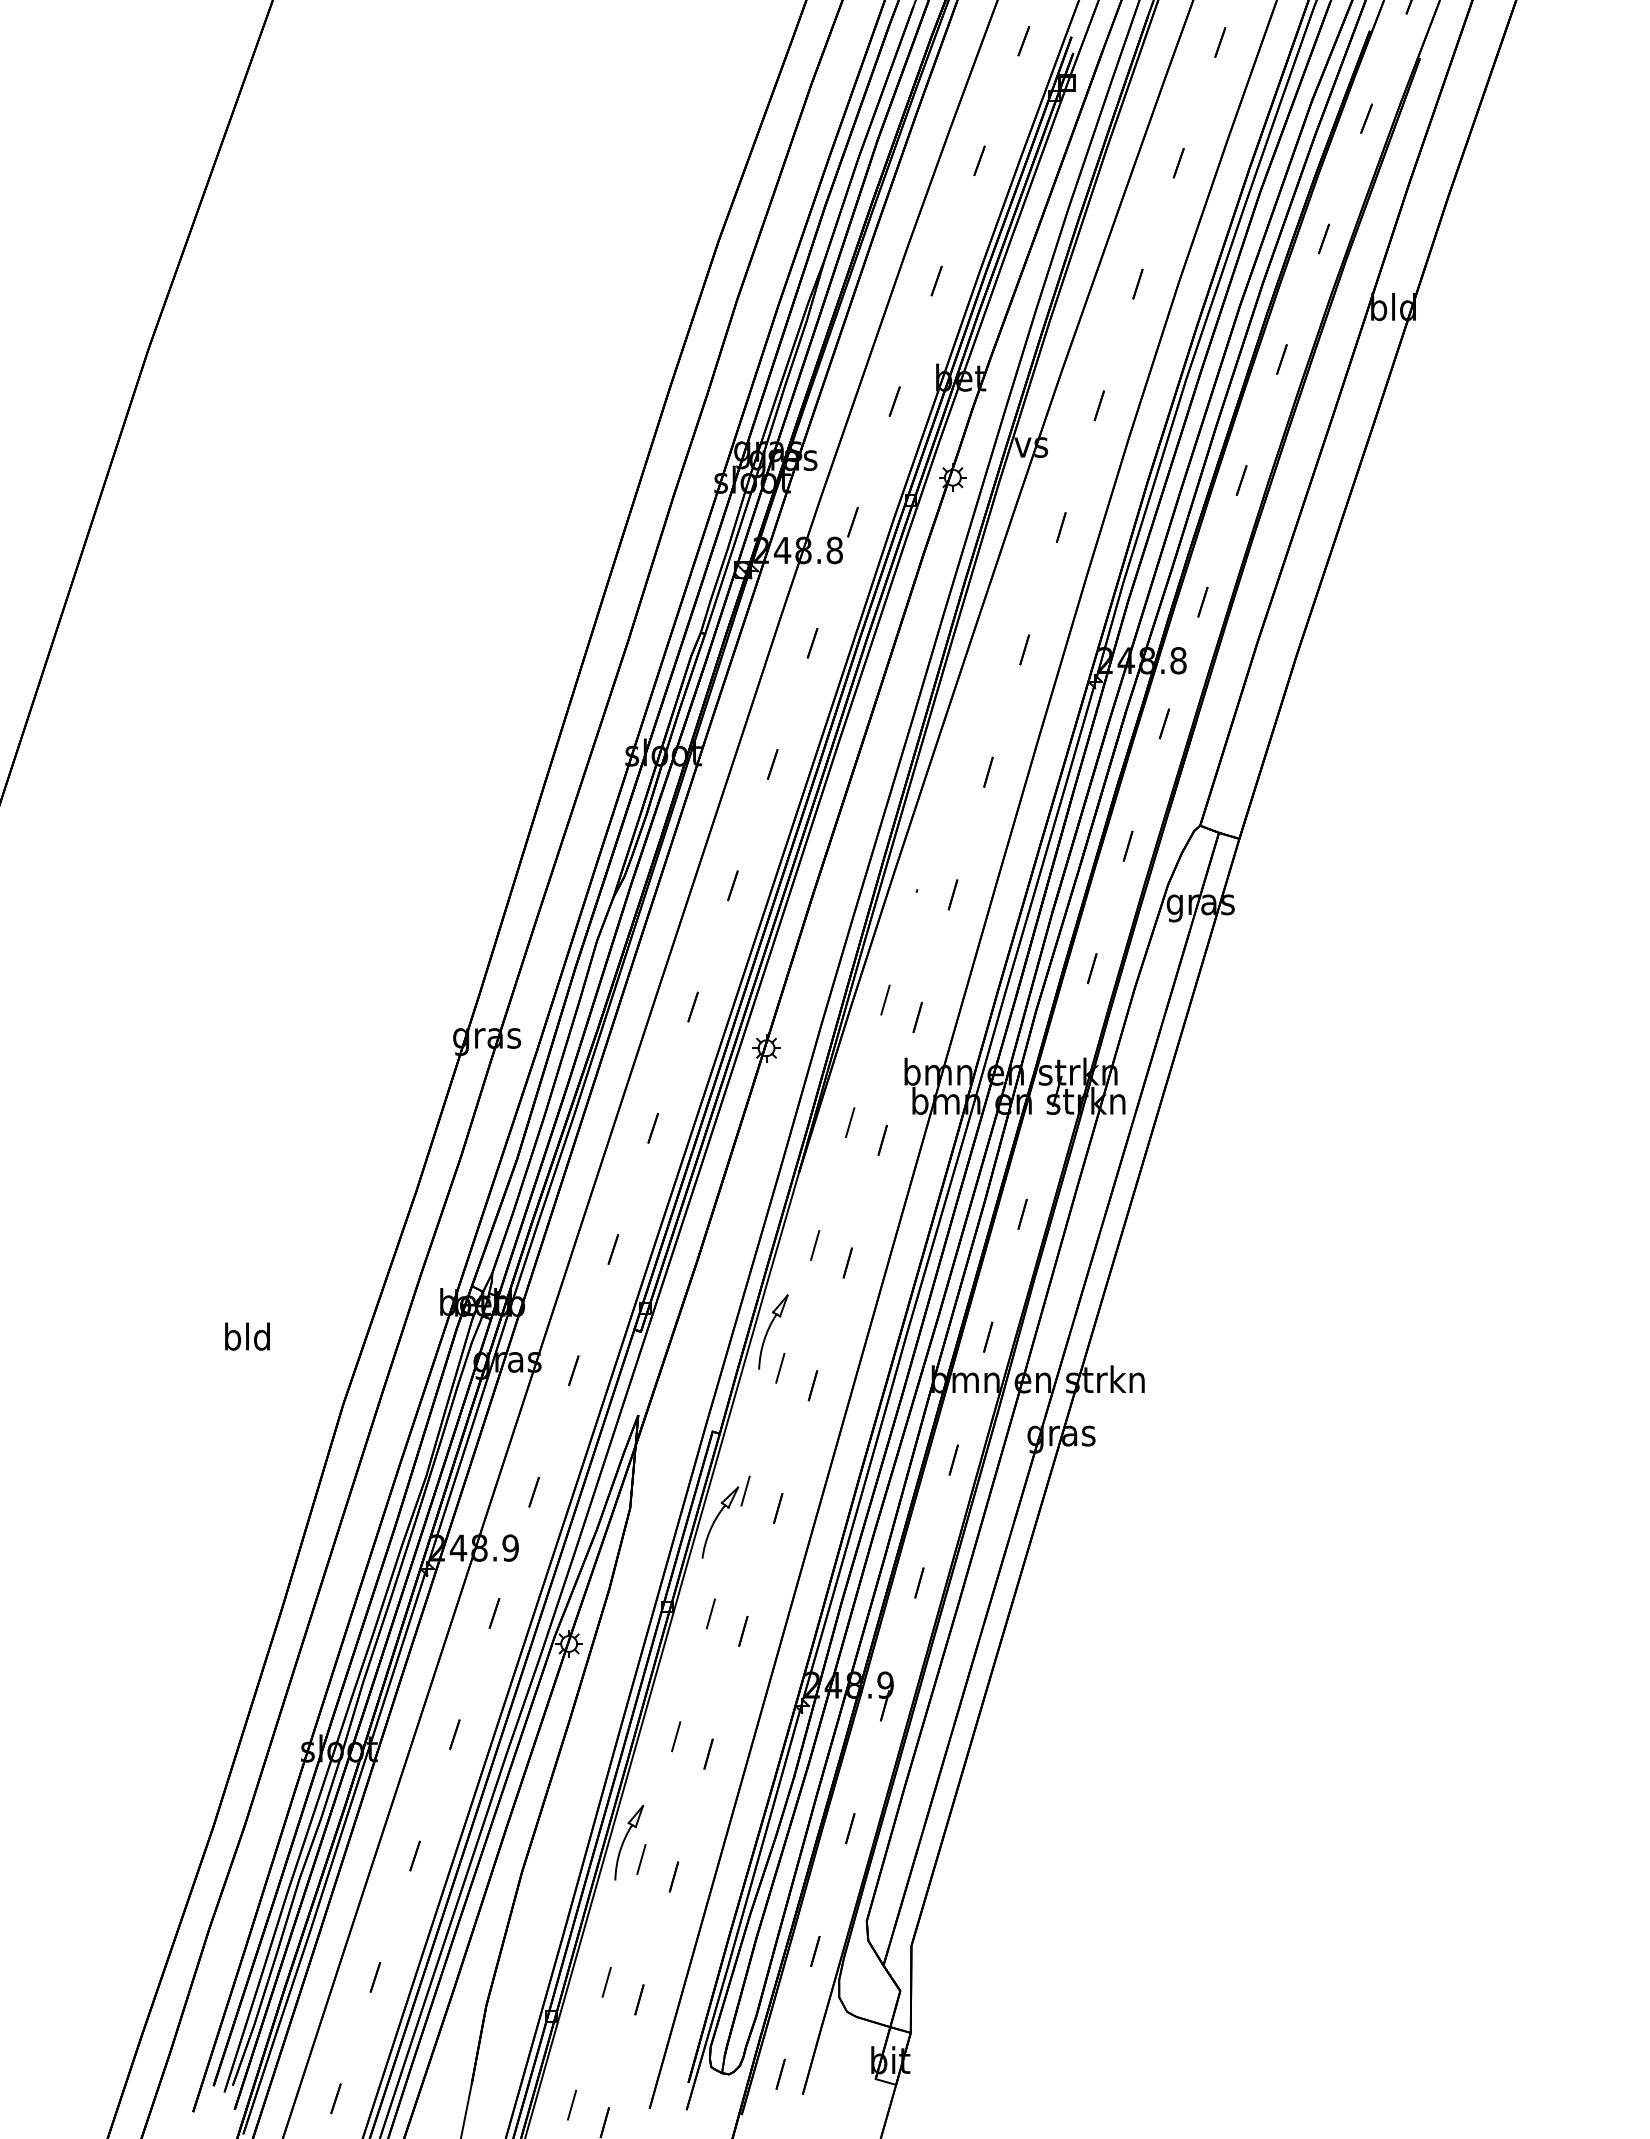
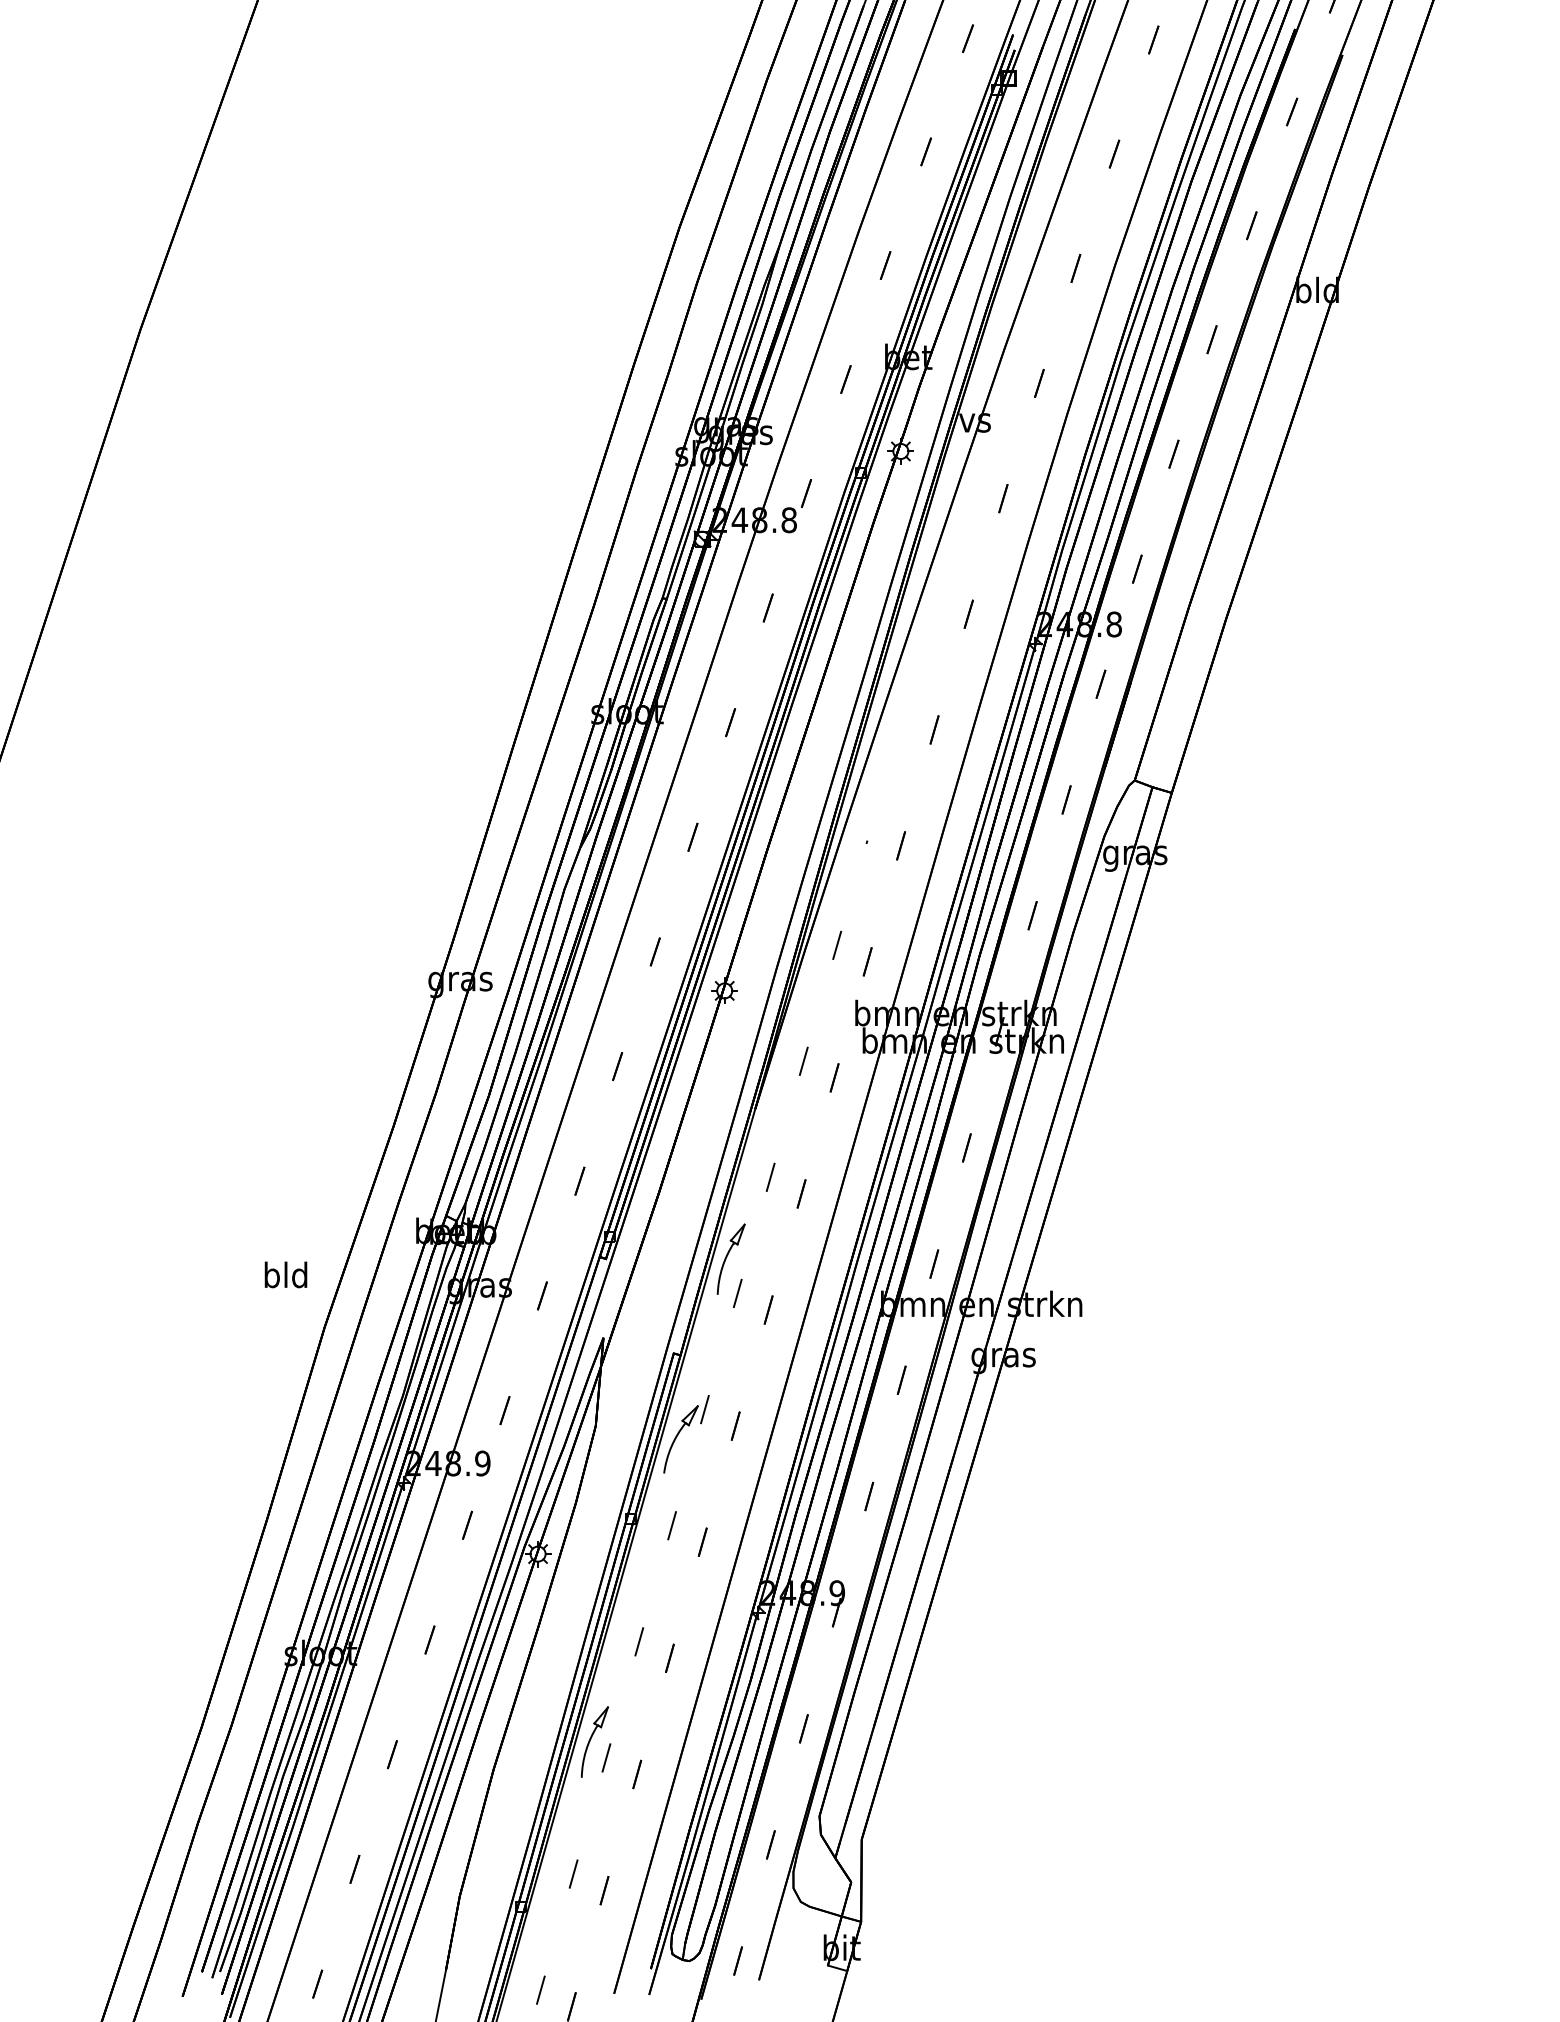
text: (247, 1336) -> (285, 1274), moved

